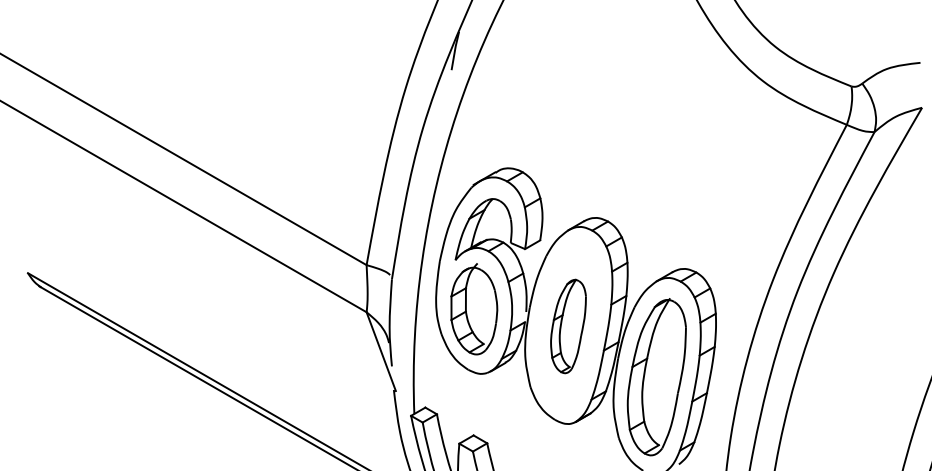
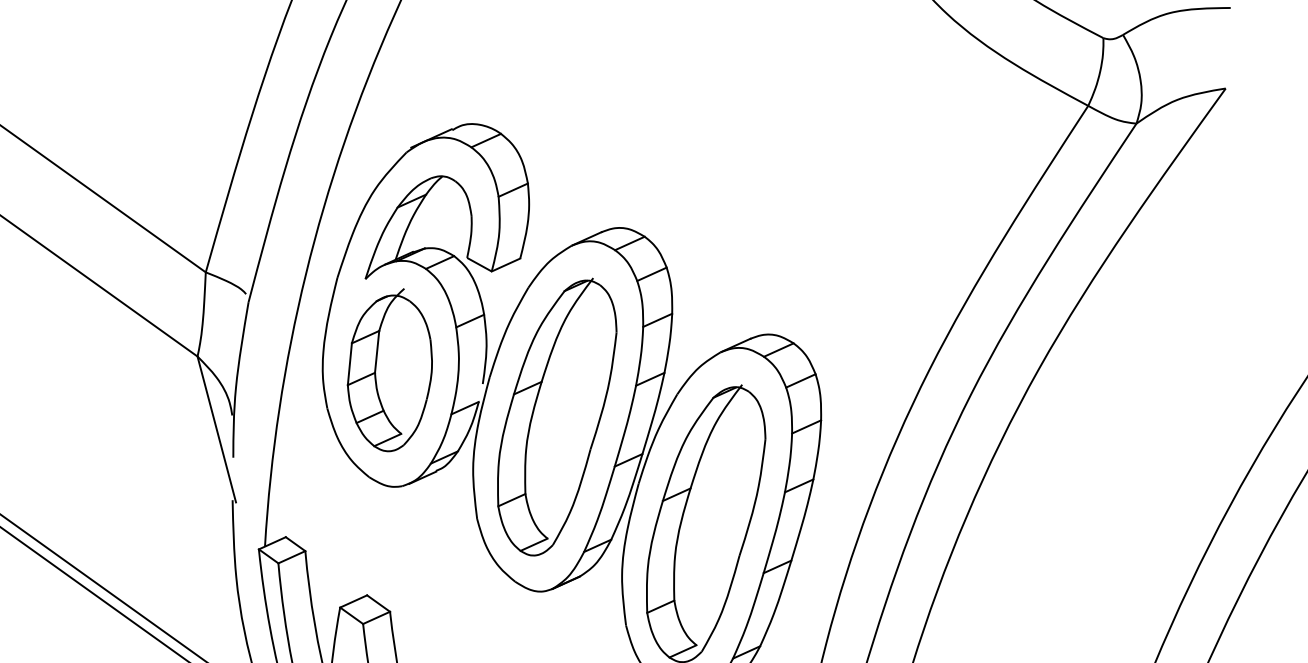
part: (568, 326) -> (555, 417), size x1.67

